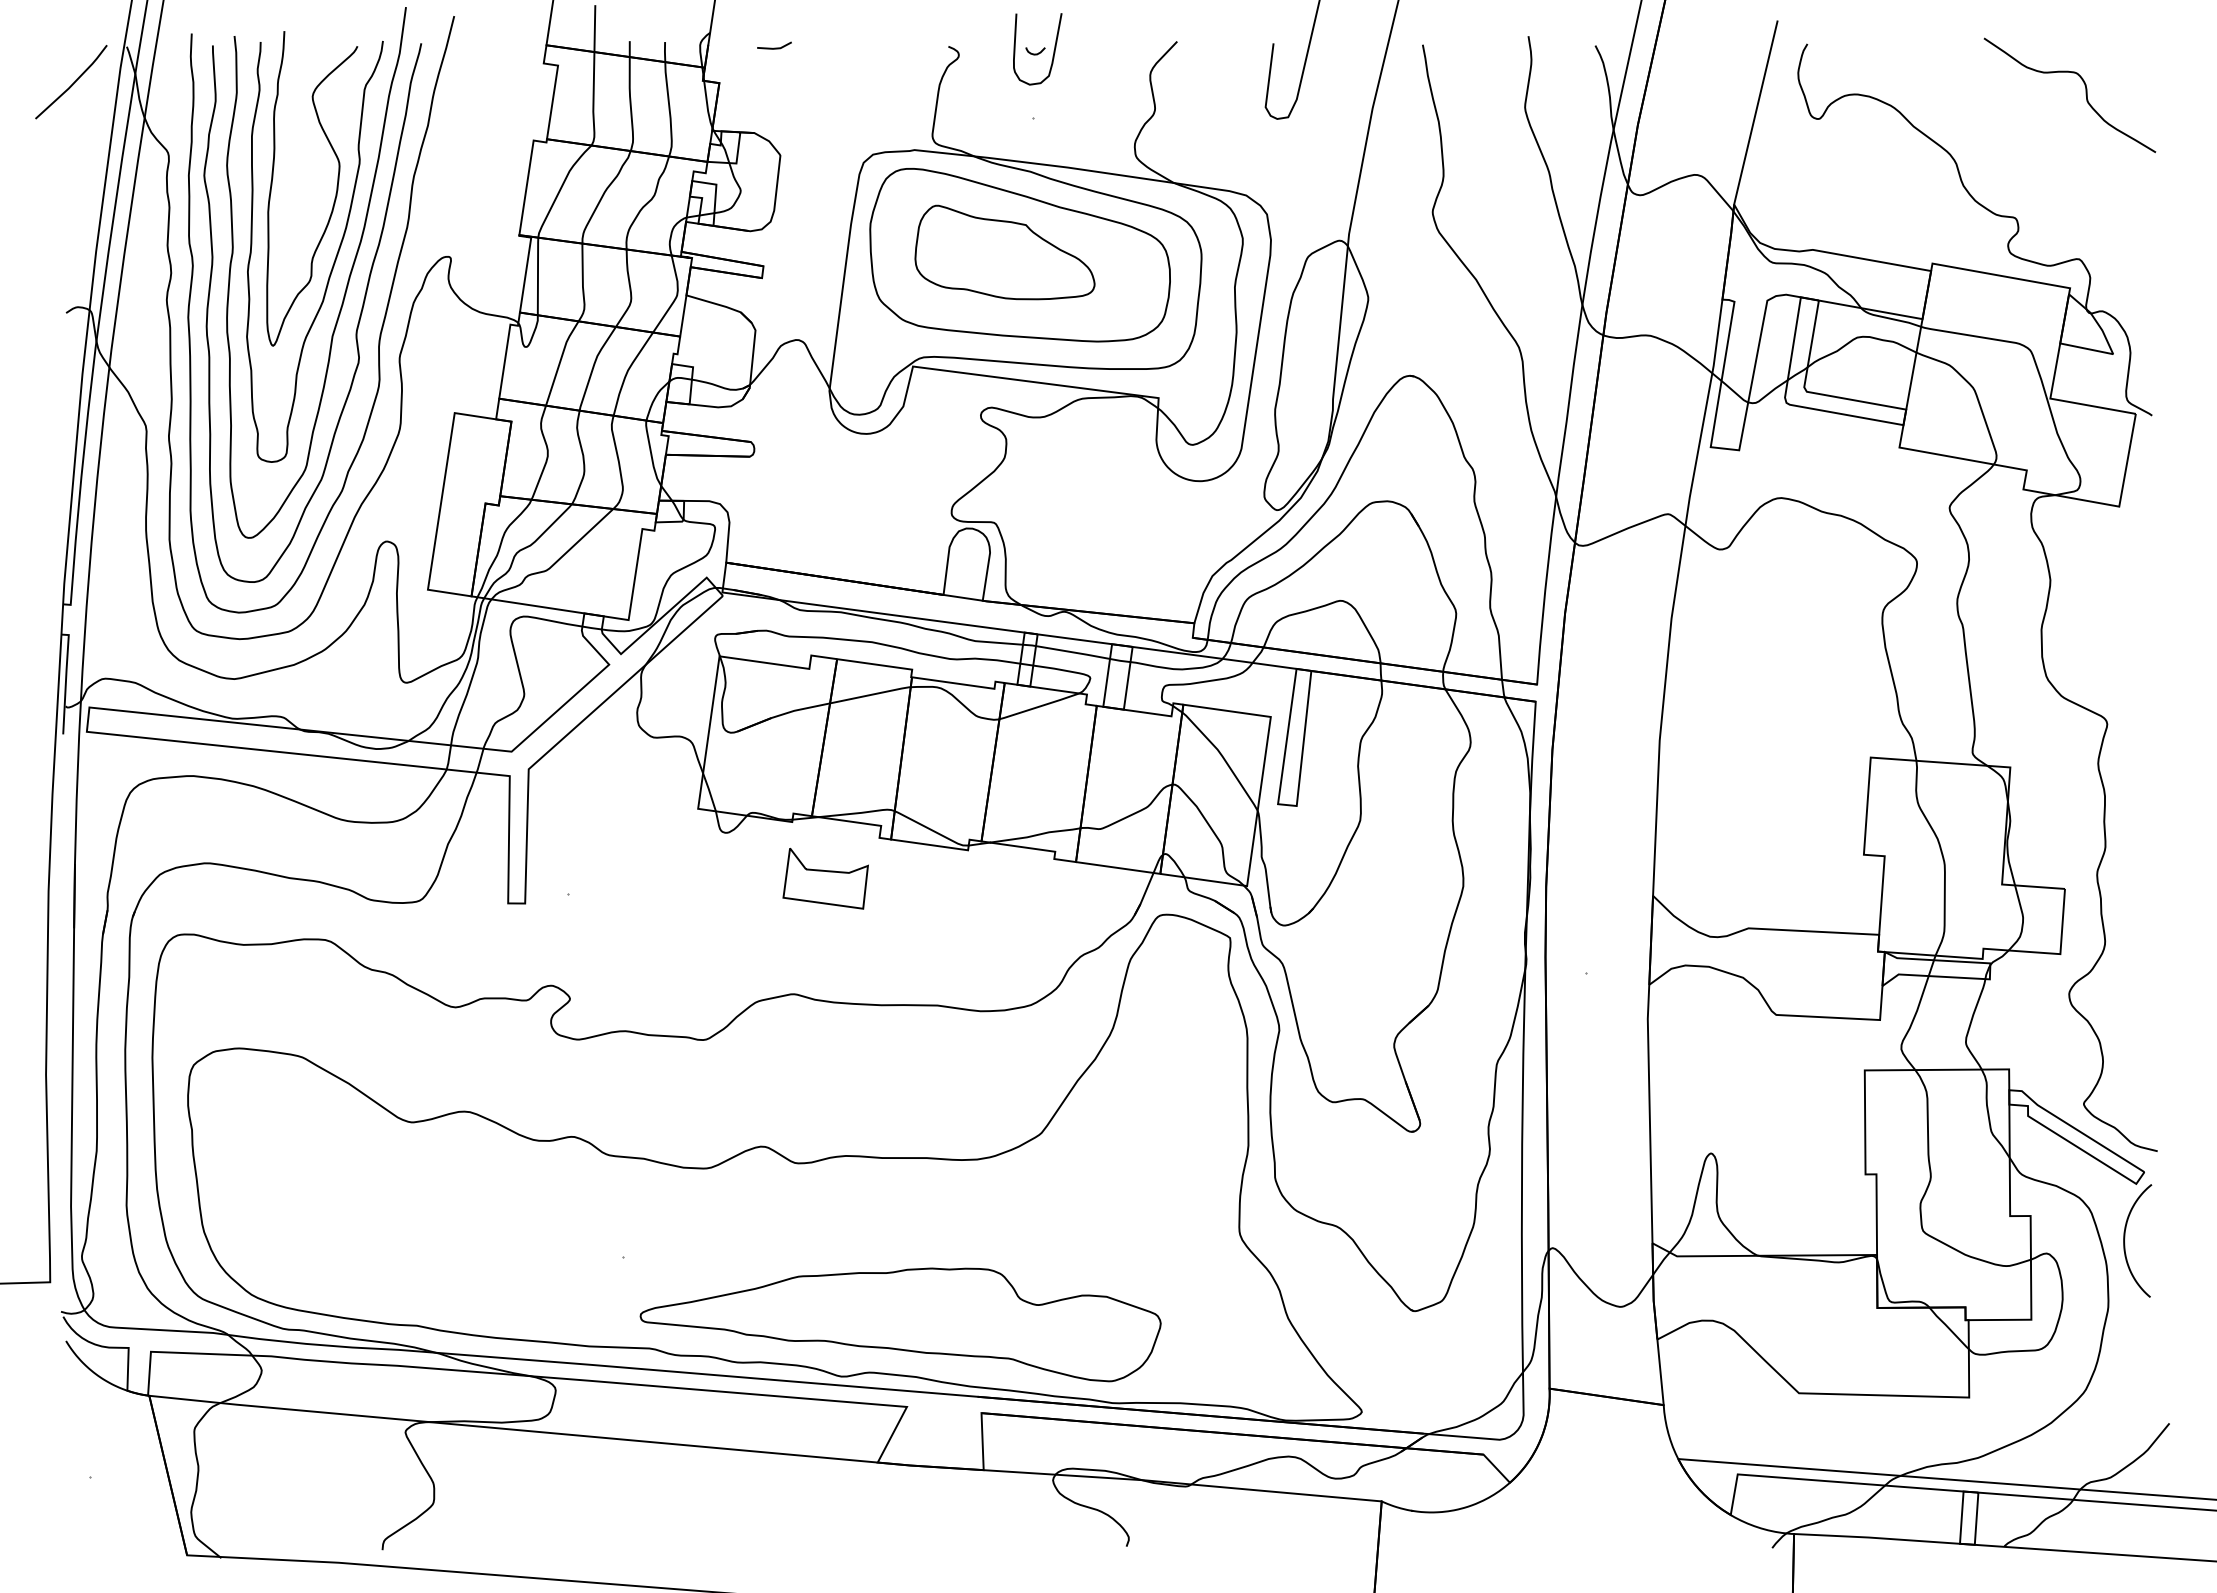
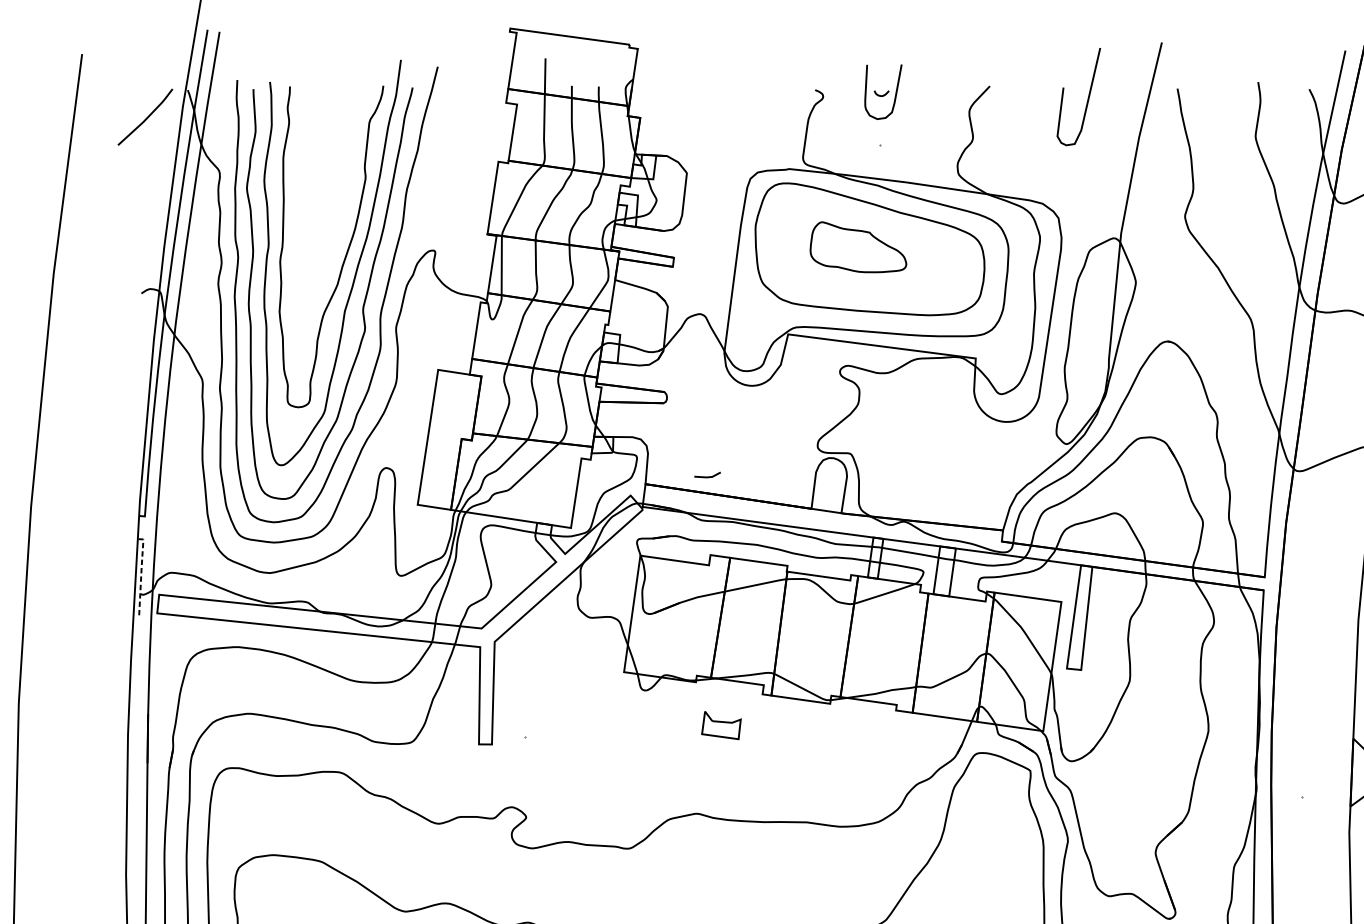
line: (774, 47) -> (707, 476), moved
curve: (335, 193) -> (347, 202), removed
part: (1004, 252) -> (858, 247), size x0.7
line: (66, 679) -> (141, 573), solid -> dashed
part: (825, 878) -> (721, 725), size x0.6

